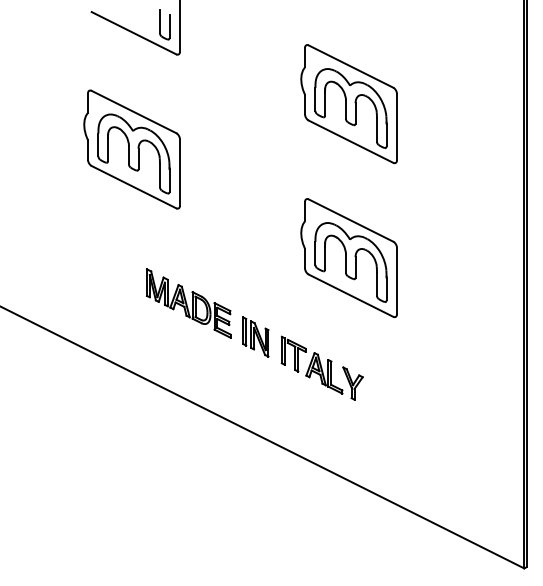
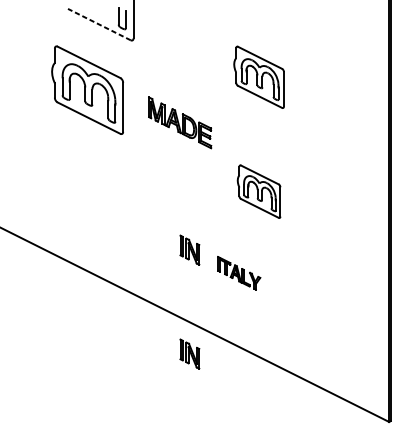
line: (133, 32) -> (99, 24), solid -> dashed
part: (348, 104) -> (258, 77), size x0.7
part: (131, 149) -> (87, 90), moved
part: (348, 258) -> (258, 191), size x0.6
part: (188, 303) -> (179, 122), moved
part: (321, 367) -> (238, 272), size x0.7
part: (255, 476) -> (189, 353), added

